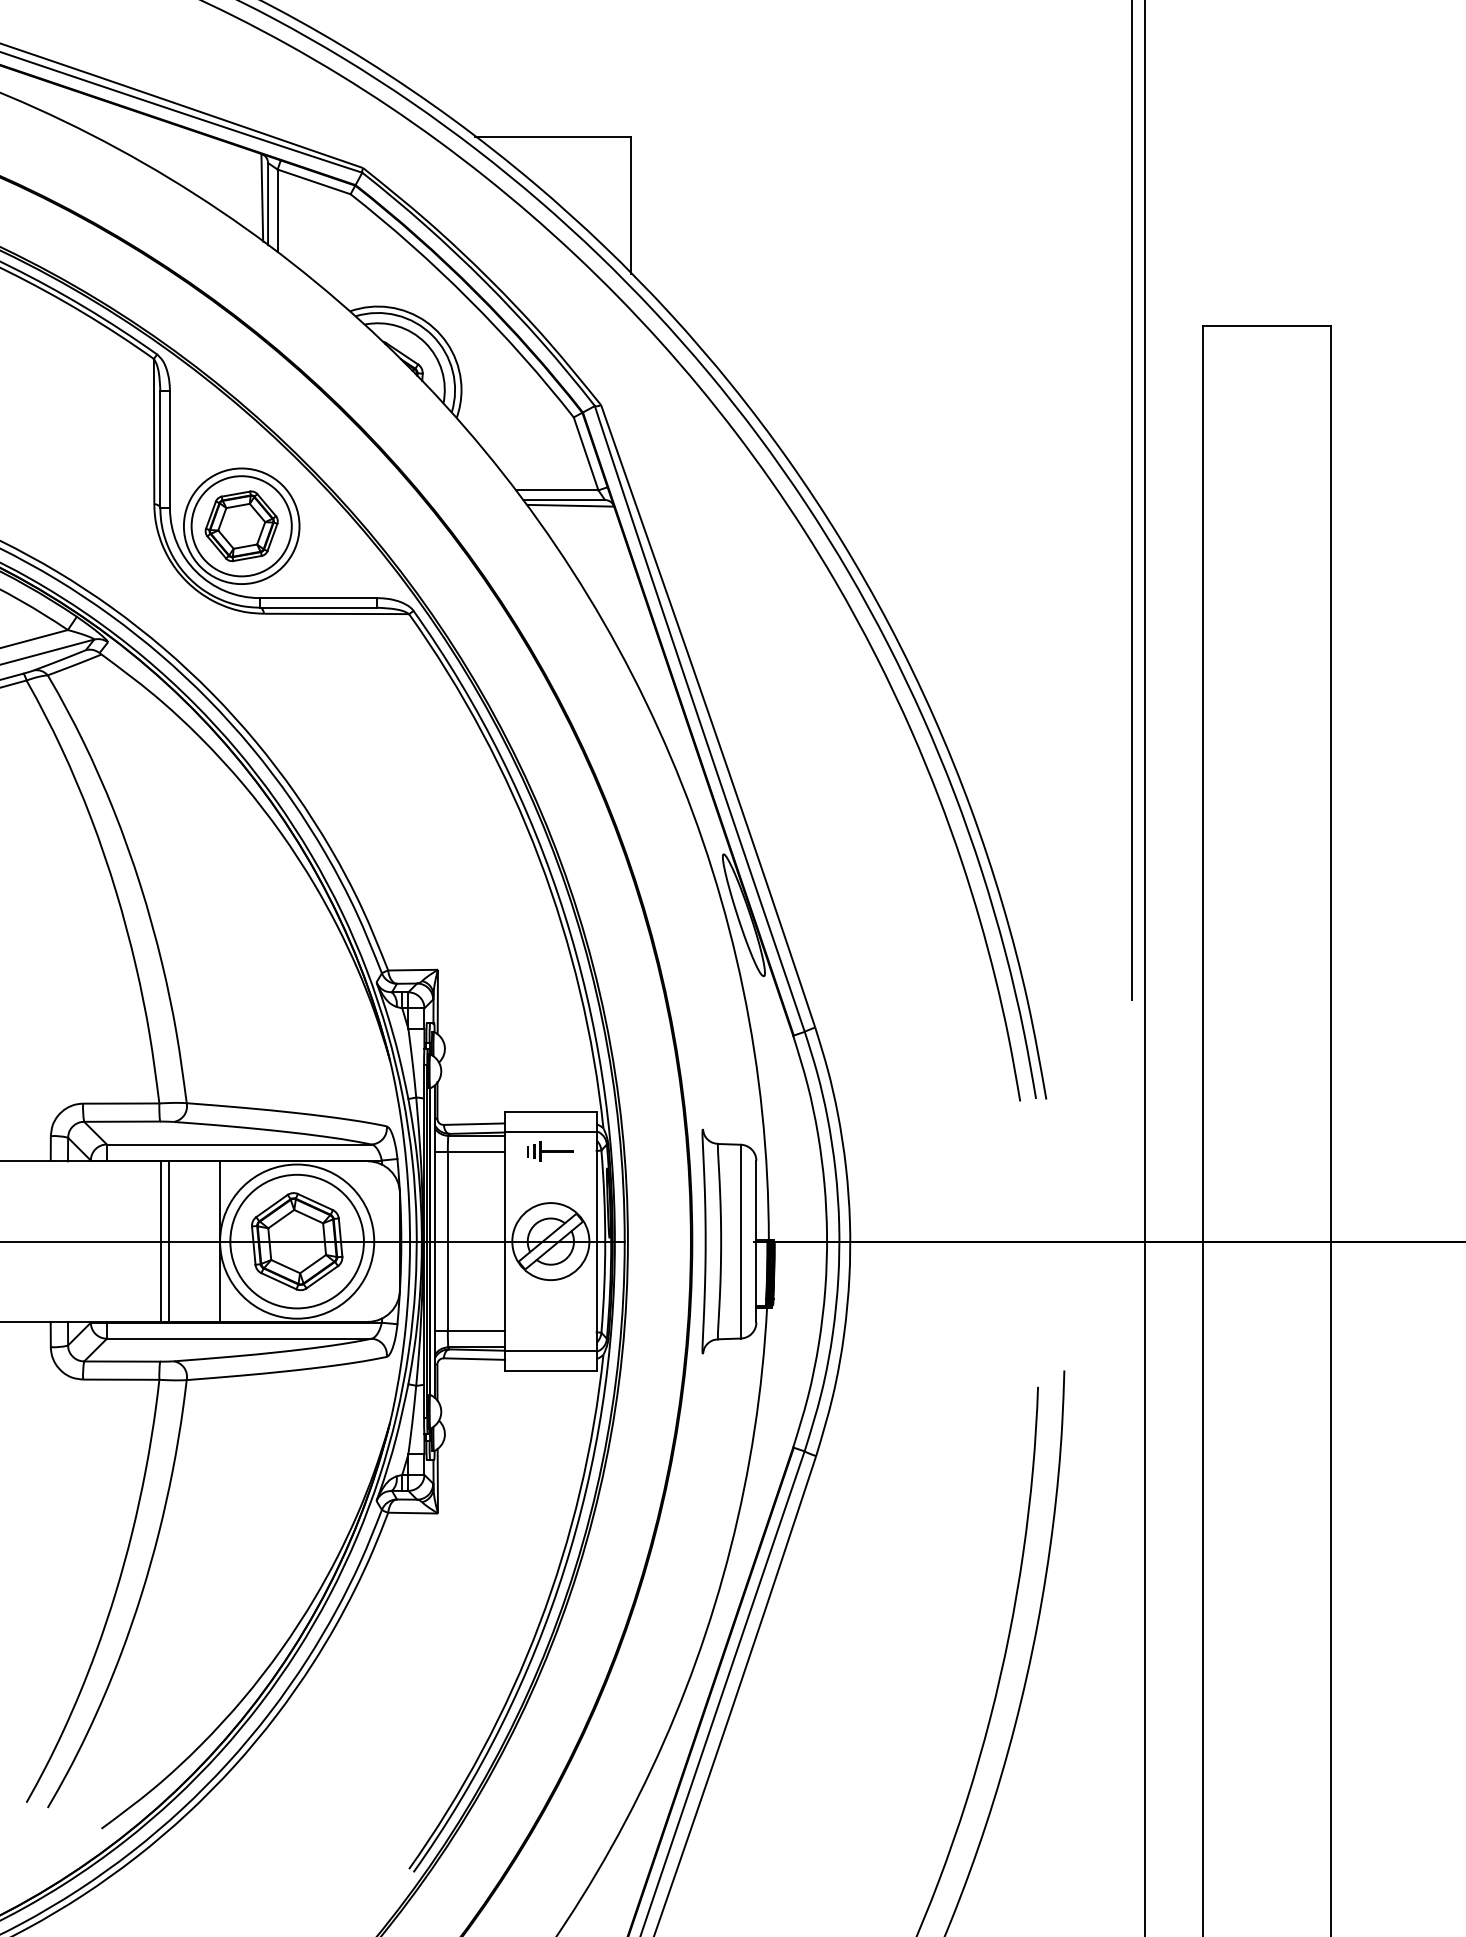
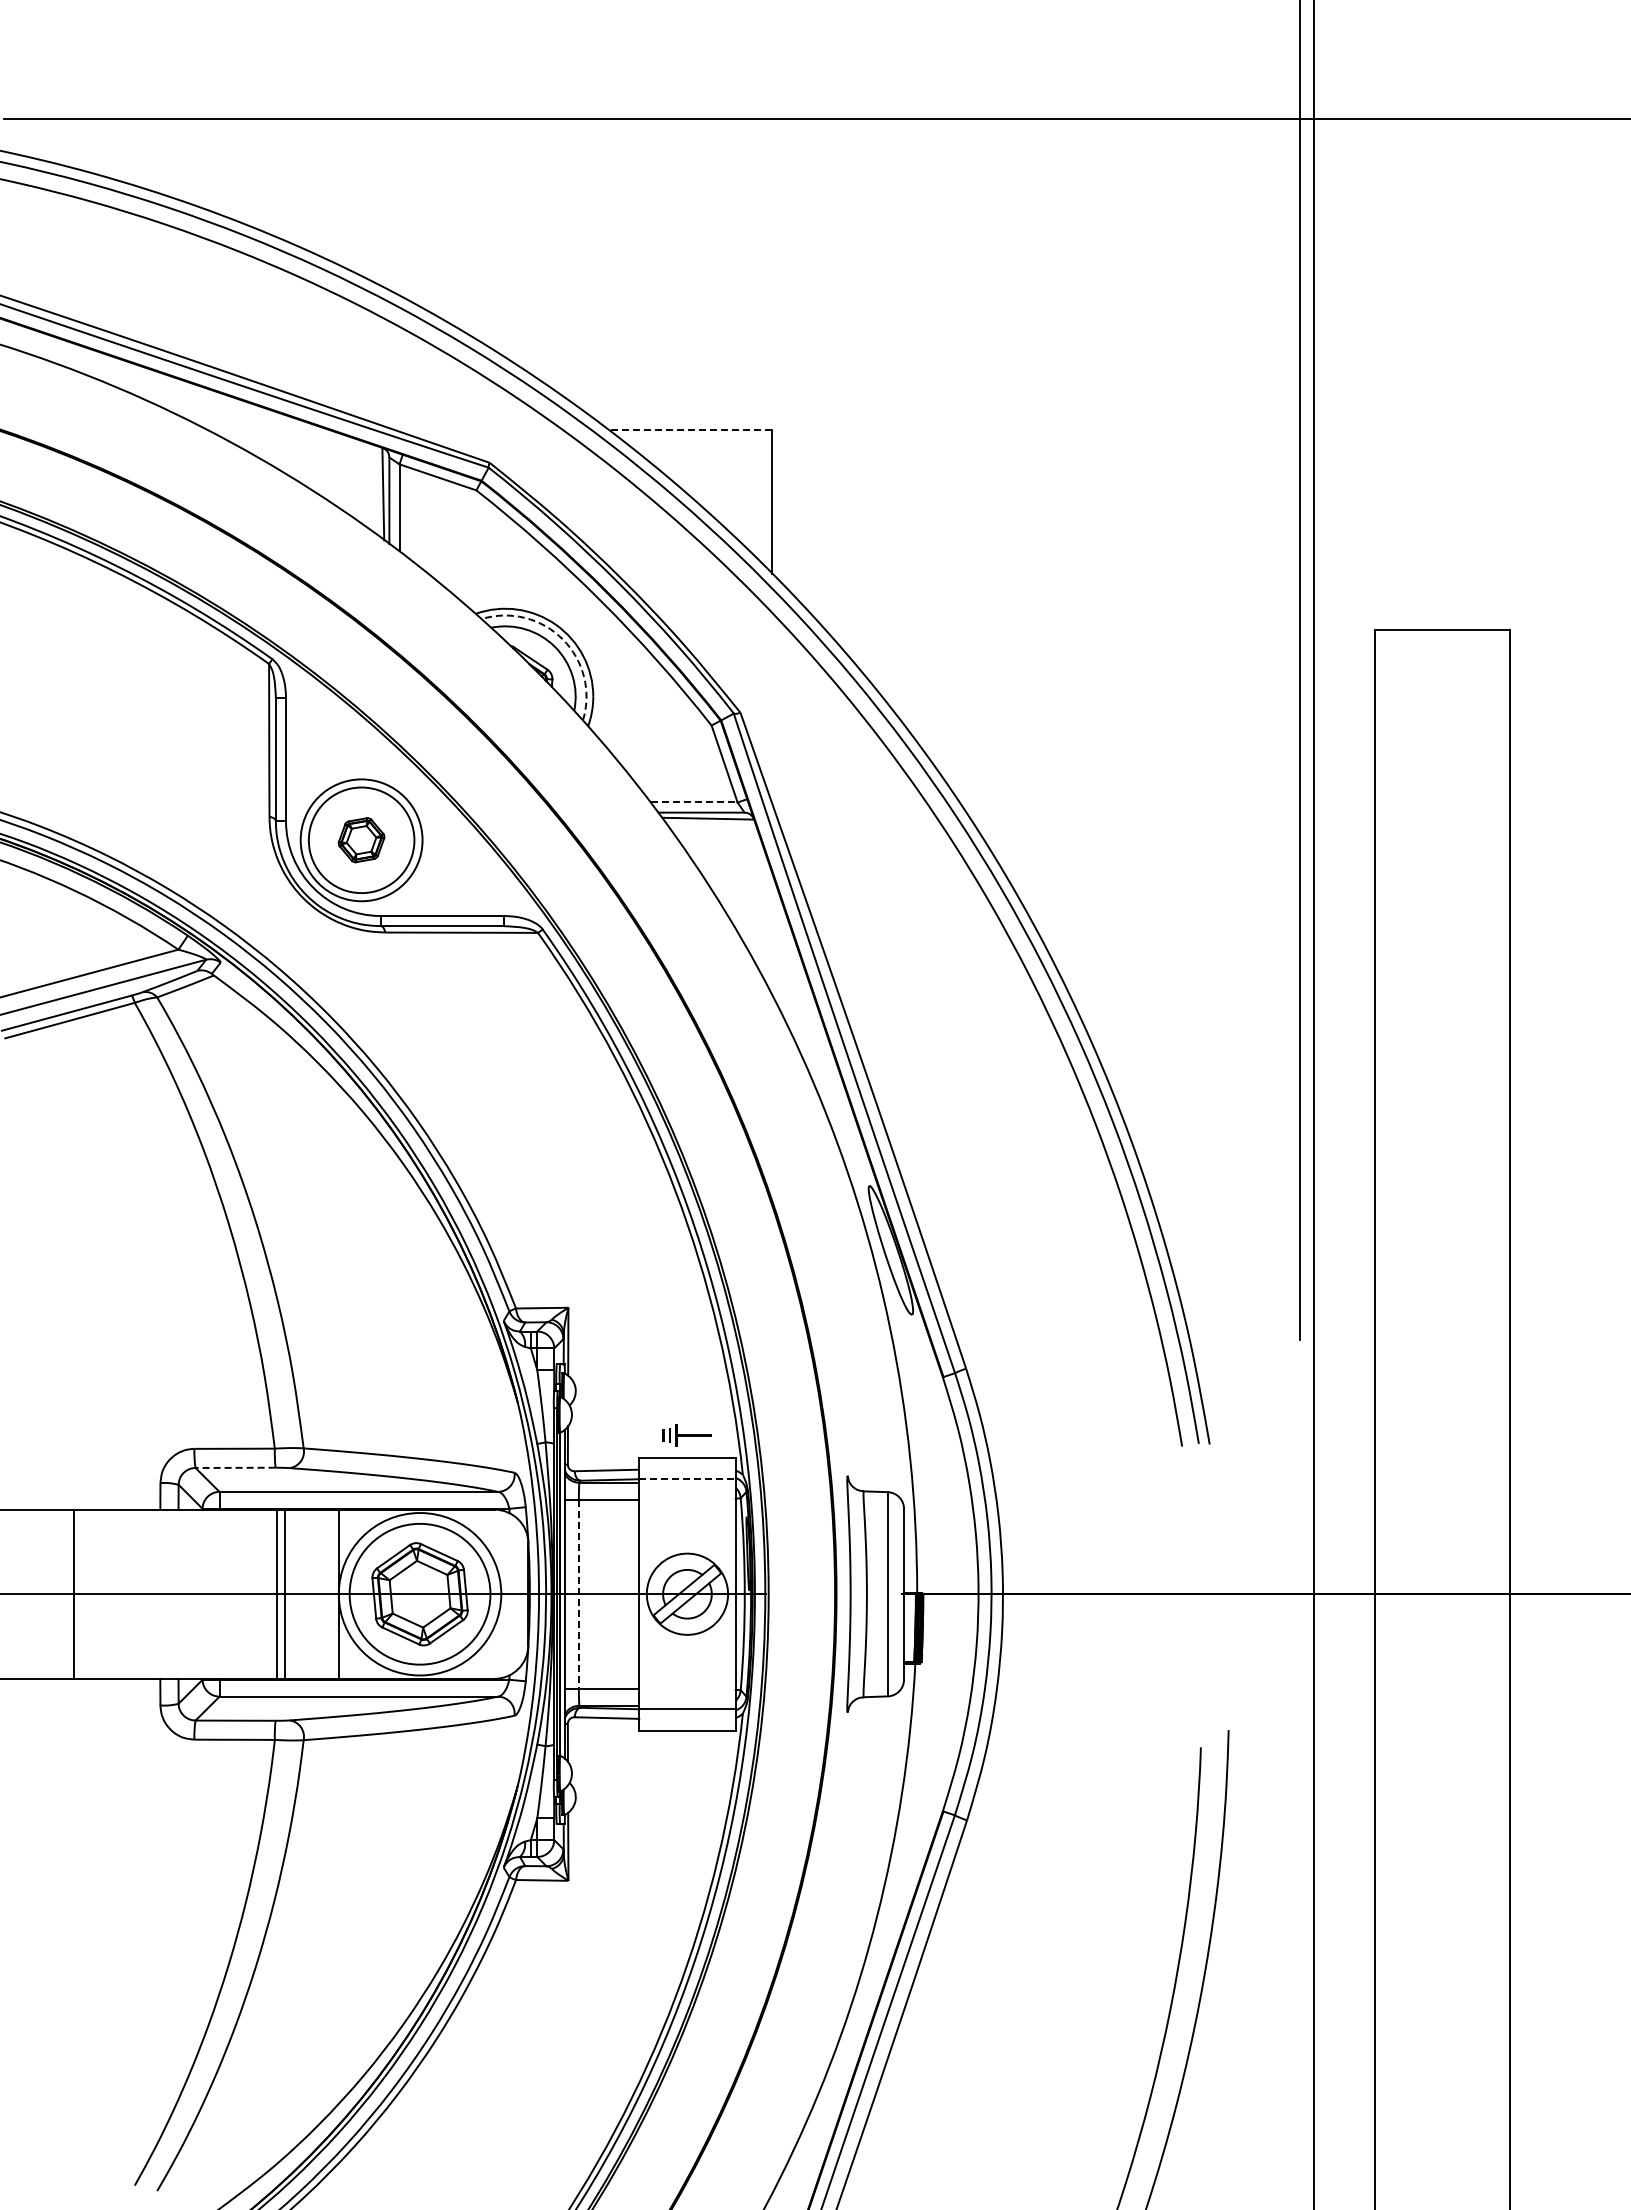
line: (552, 136) -> (689, 429), solid -> dashed
arc: (432, 335) -> (562, 639), solid -> dashed
line: (557, 490) -> (694, 802), solid -> dashed
part: (241, 525) -> (361, 839), size x0.6
line: (122, 1121) -> (235, 1467), solid -> dashed
line: (550, 1132) -> (687, 1479), solid -> dashed
part: (549, 1151) -> (686, 1435), moved
line: (447, 1241) -> (578, 1594), solid -> dashed

